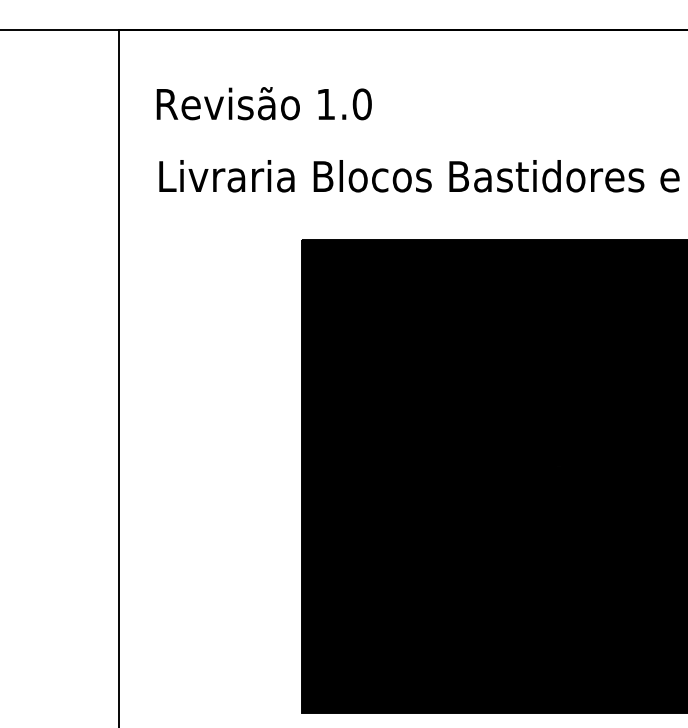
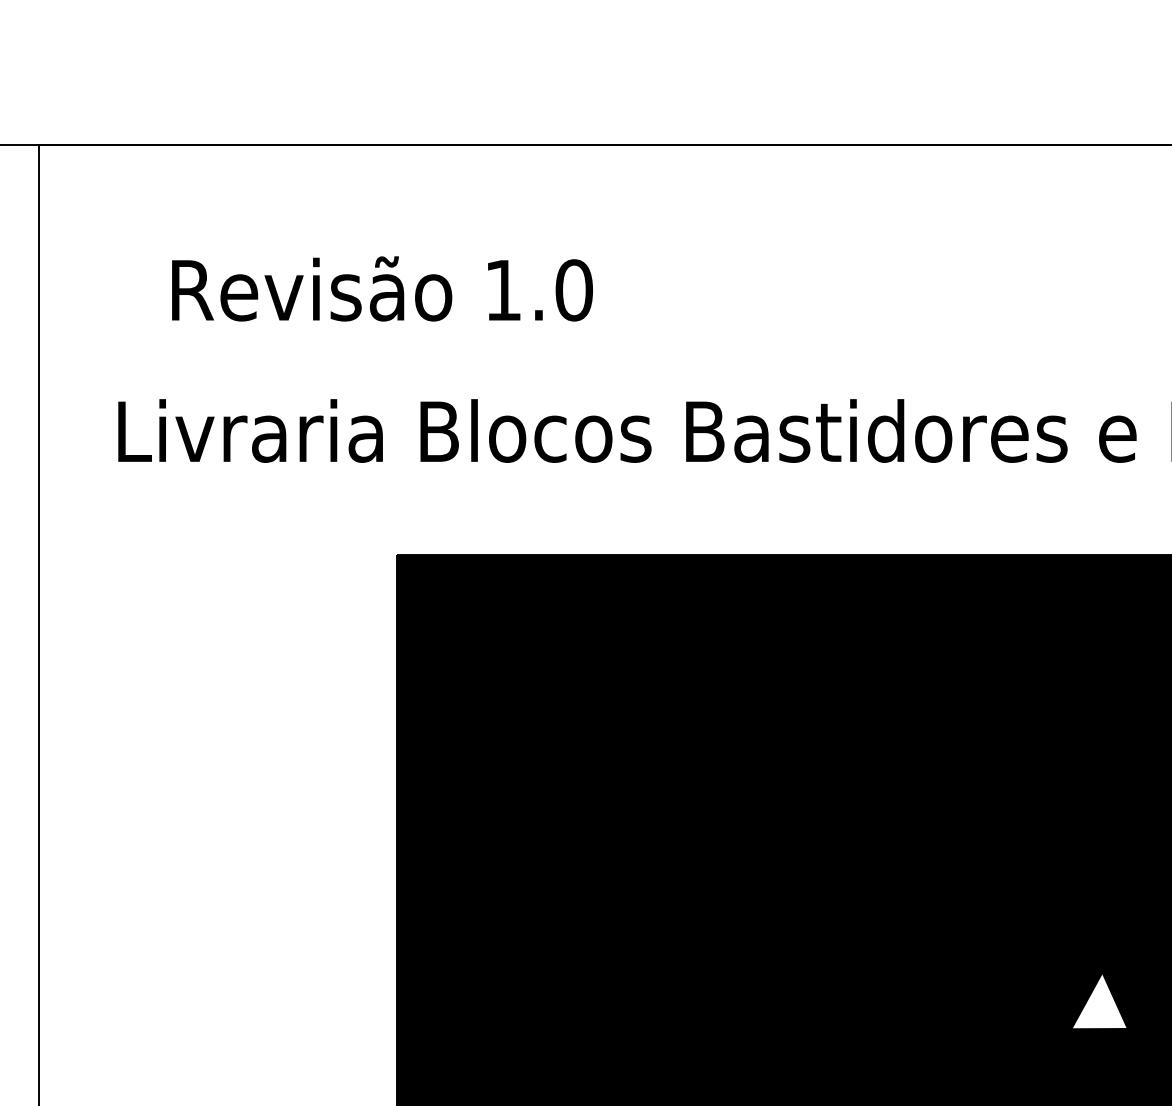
text: (263, 103) -> (380, 288), moved
fill: (660, 466) -> (1099, 999), removed

